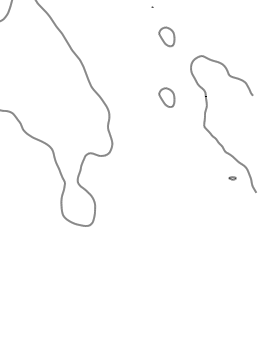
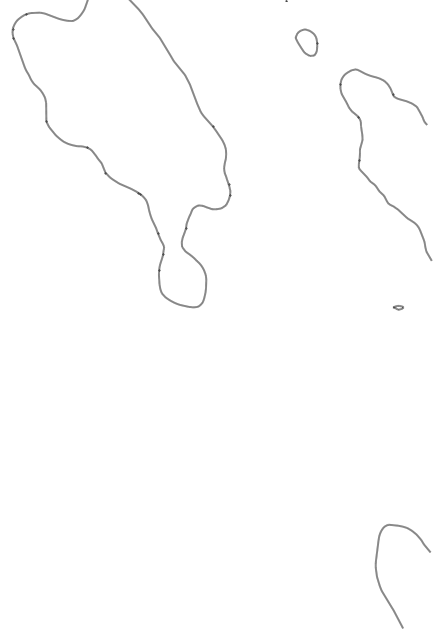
part: (166, 97) -> (306, 127), removed
part: (232, 178) -> (398, 307), moved

